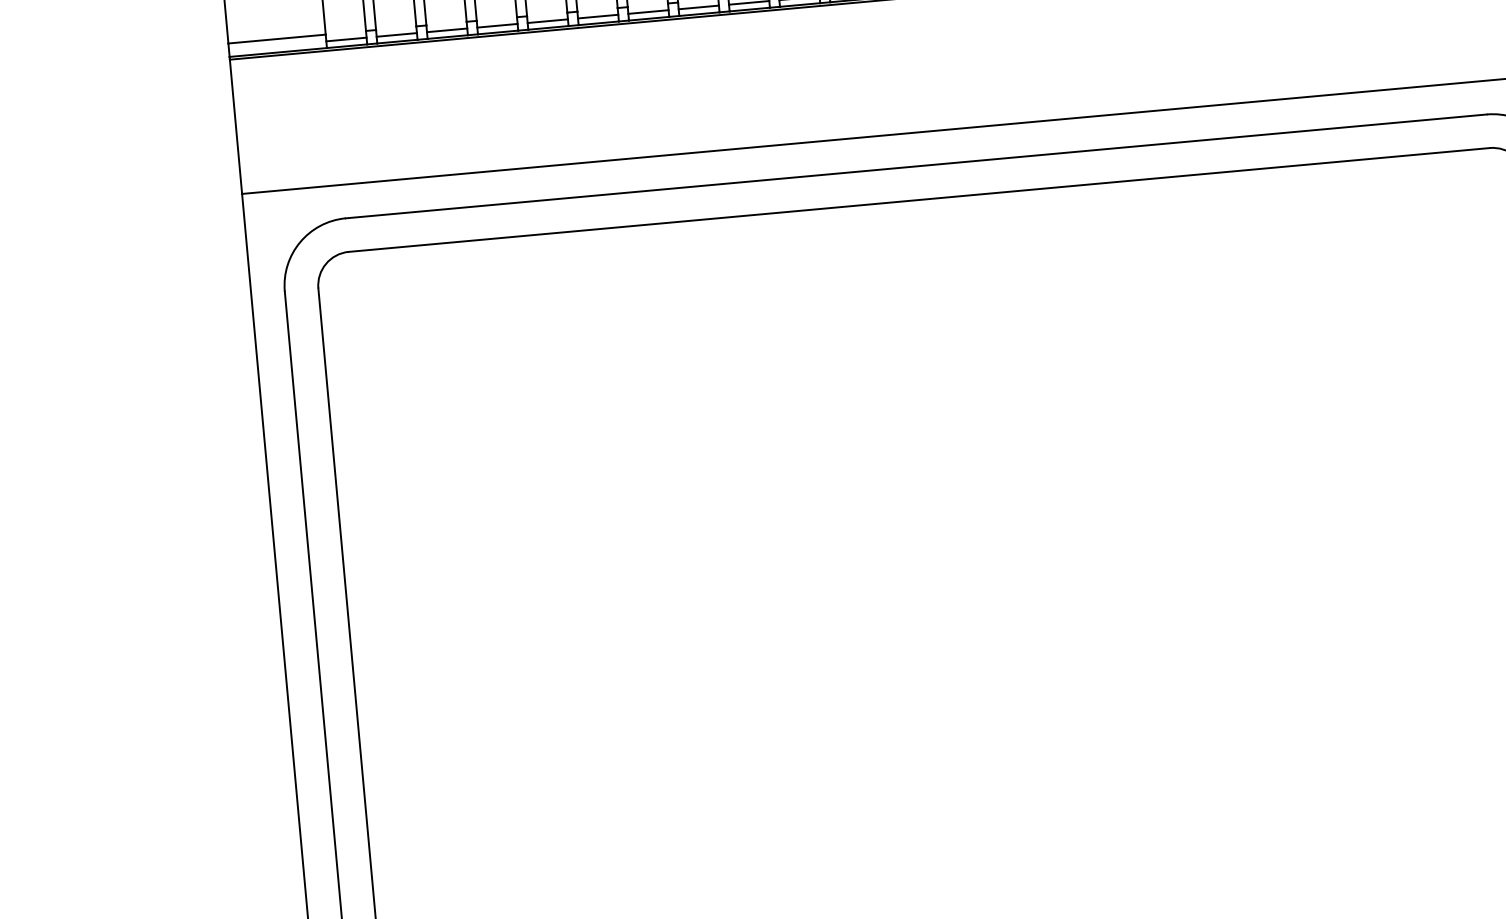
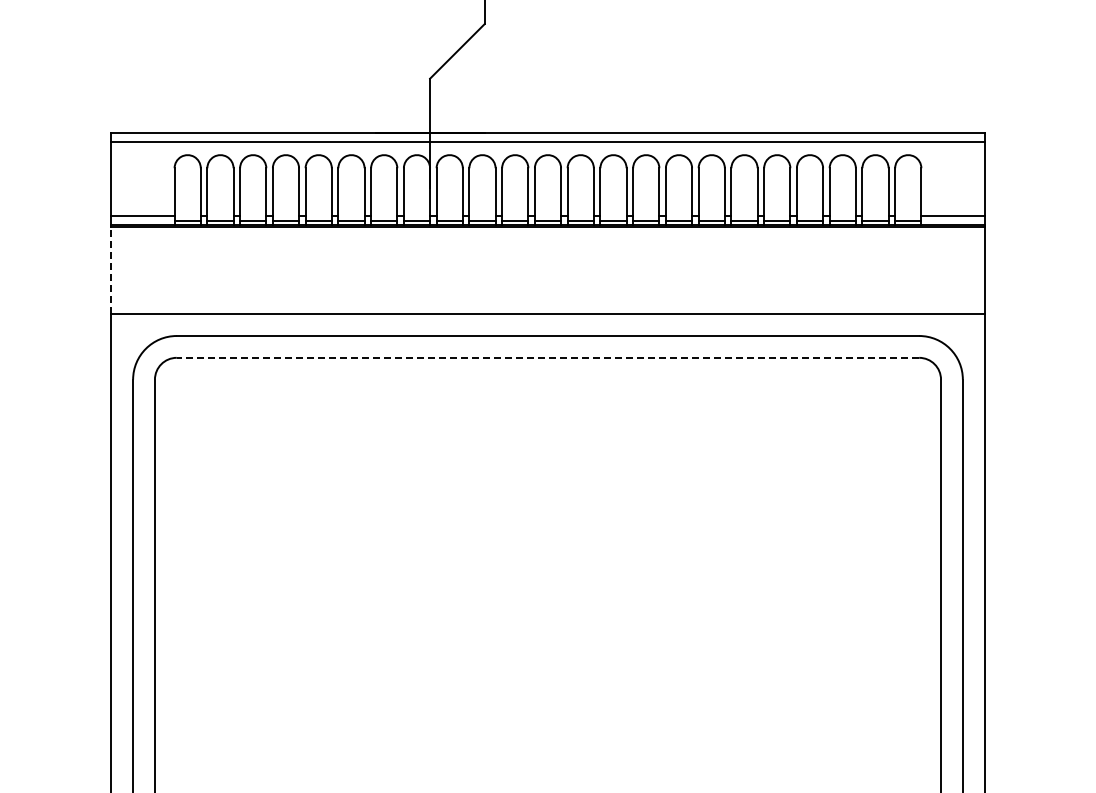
line: (236, 126) -> (111, 270), solid -> dashed
line: (918, 199) -> (547, 357), solid -> dashed

